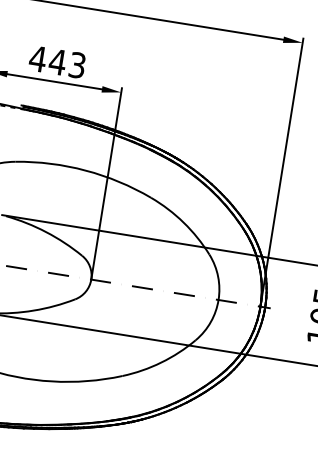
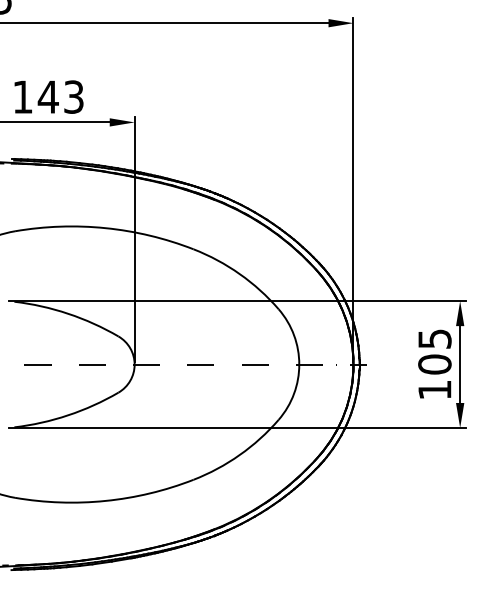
text: (37, 58) -> (22, 96), 443 -> 143

